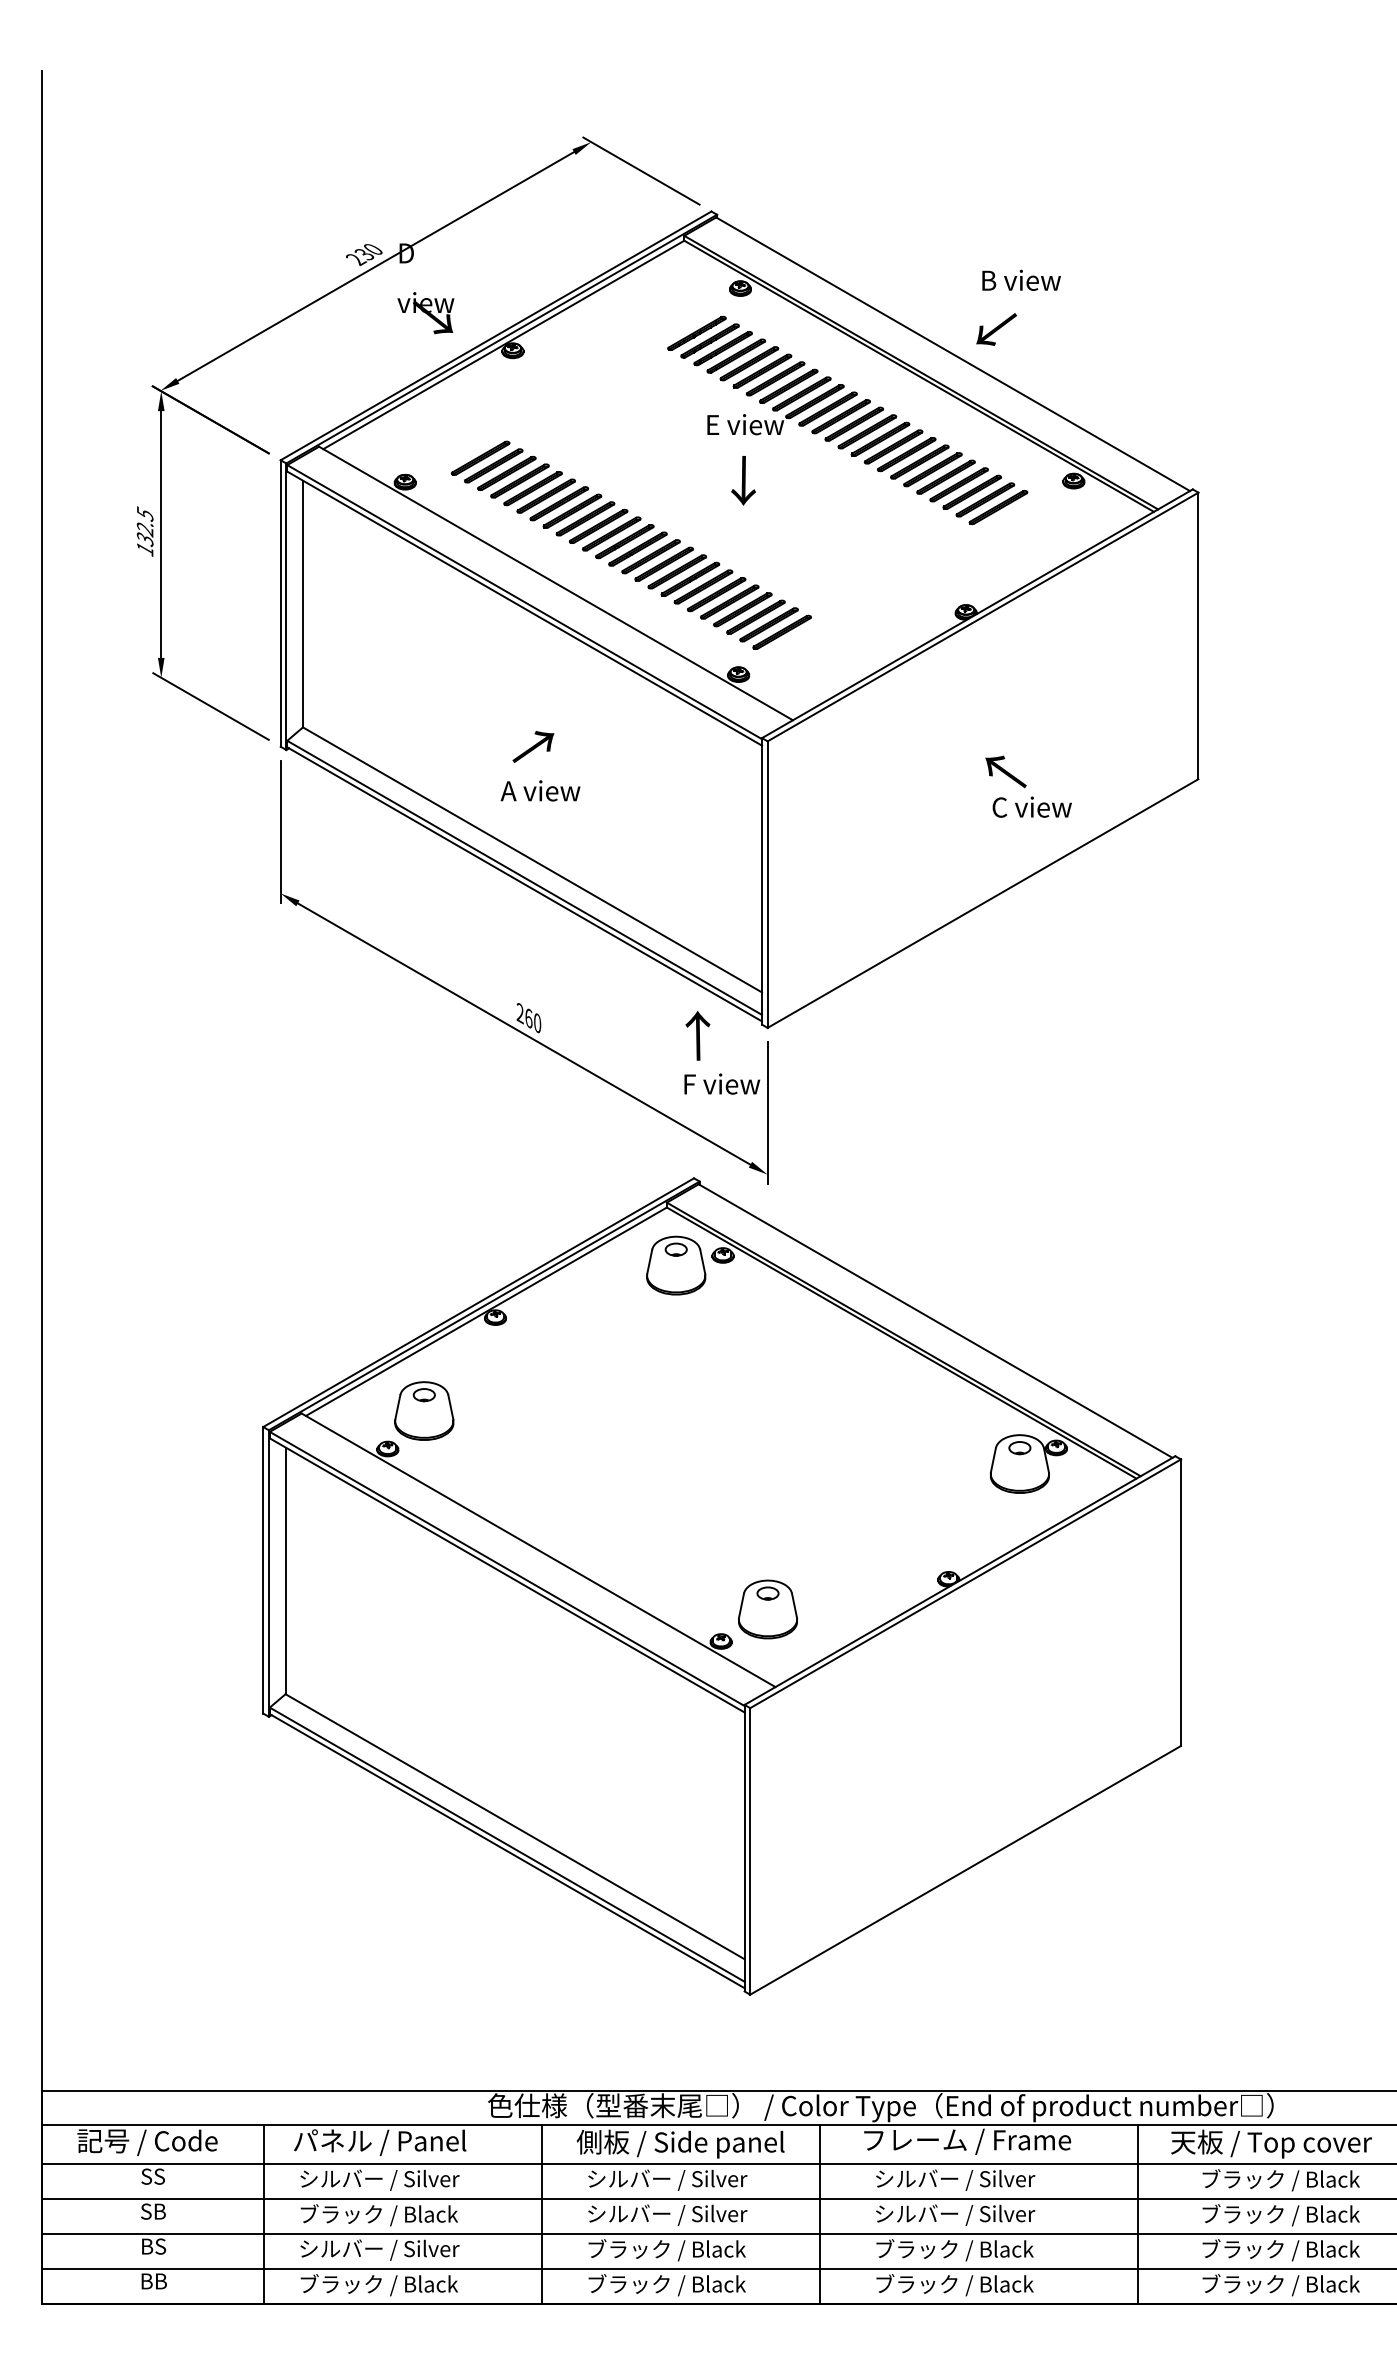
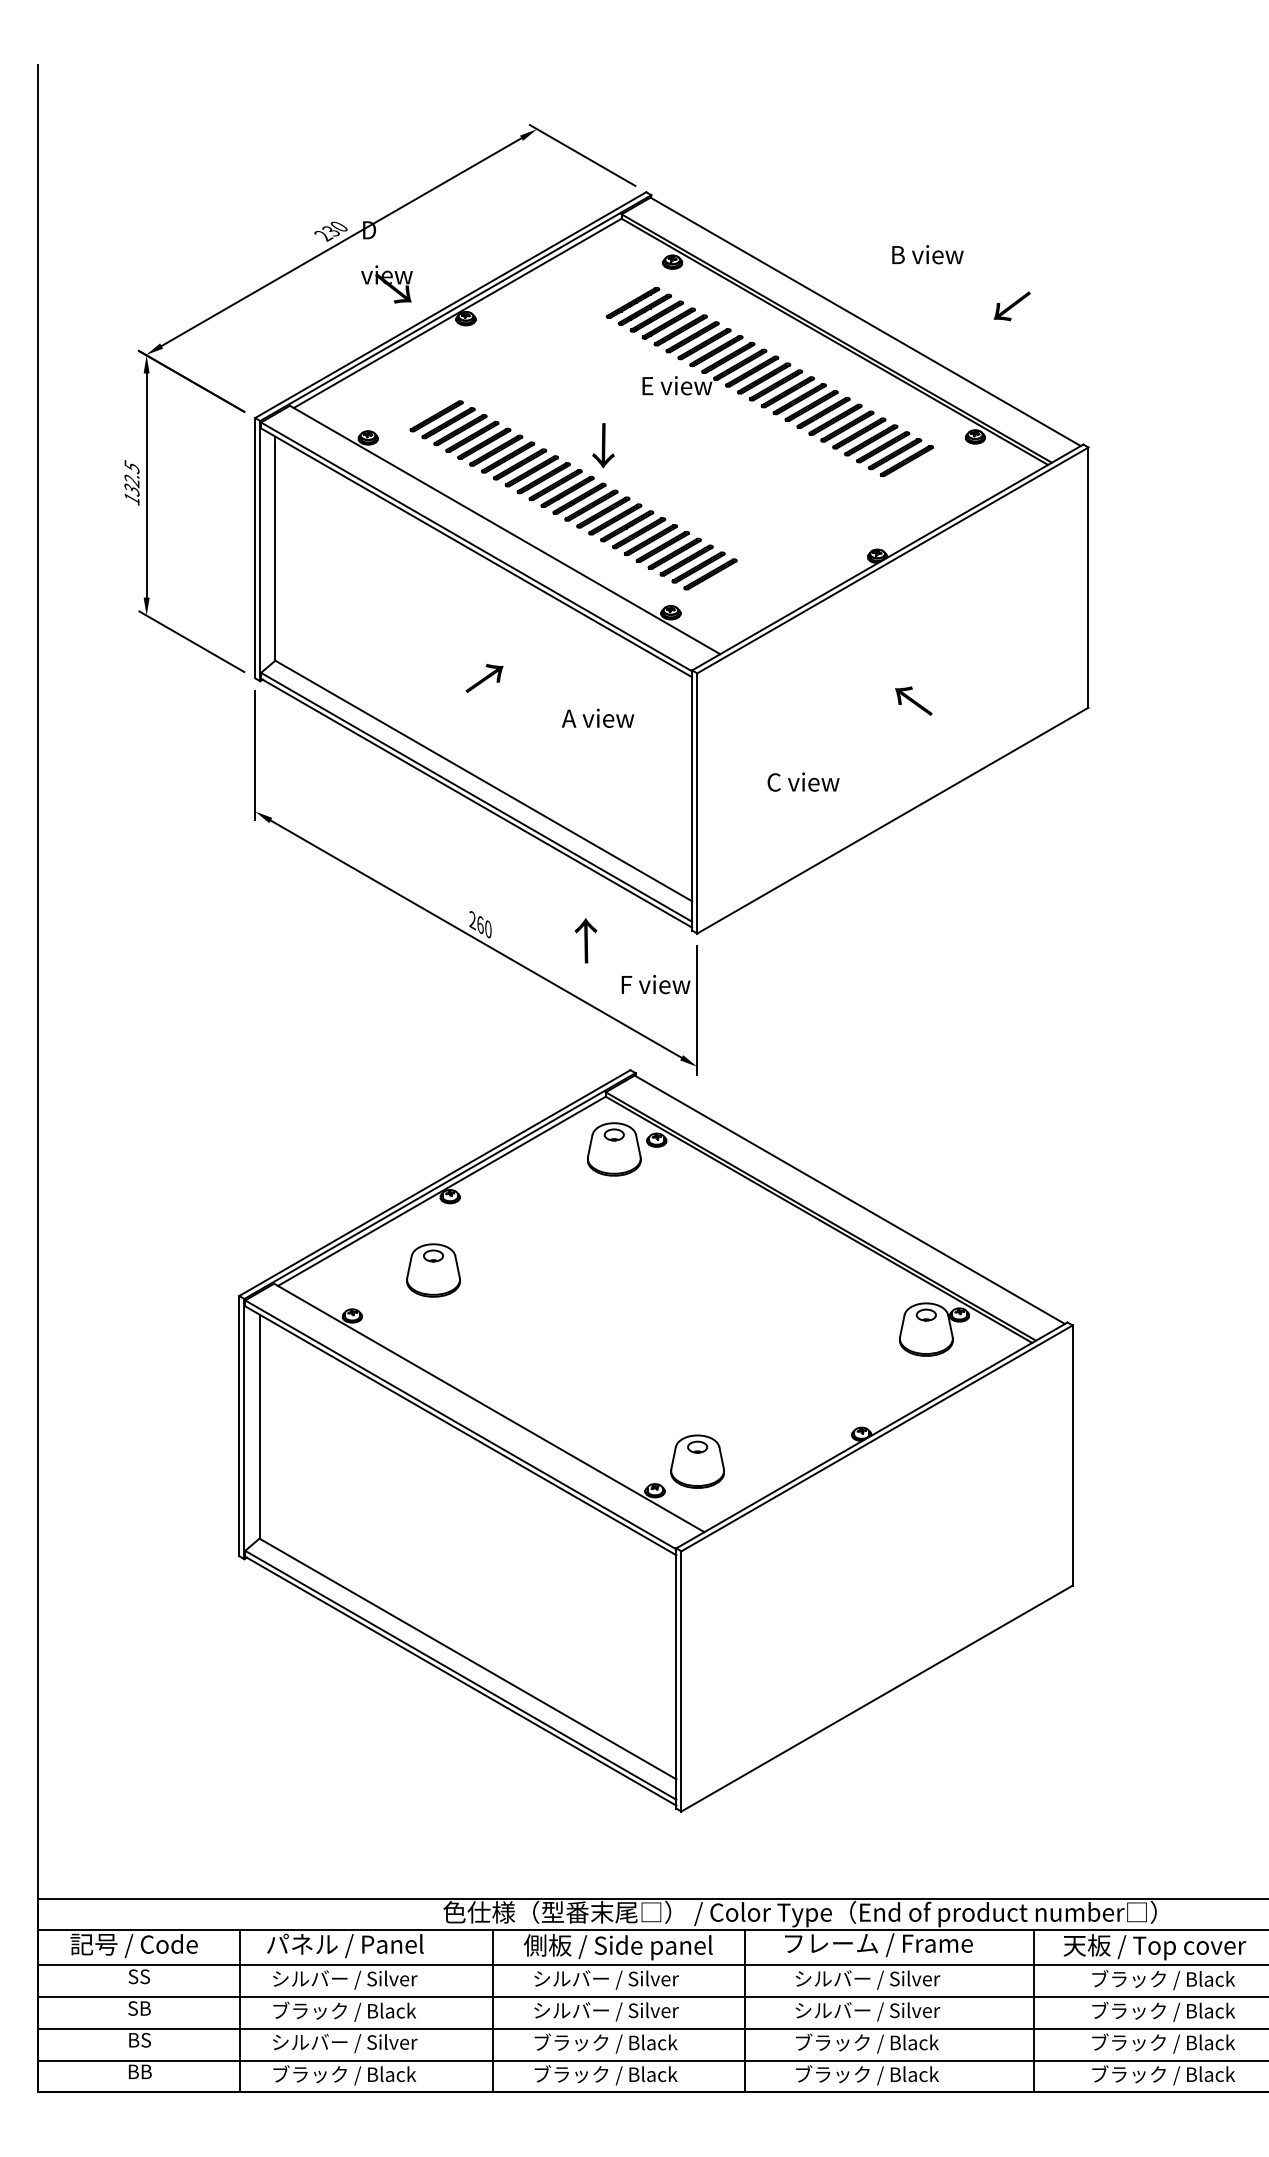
text: (995, 329) -> (1011, 306), moved
text: (743, 480) -> (603, 445), moved
text: (541, 789) -> (598, 717), moved
text: (1032, 806) -> (803, 781), moved
text: (697, 1035) -> (585, 940), moved
part: (424, 1411) -> (433, 1270), moved

